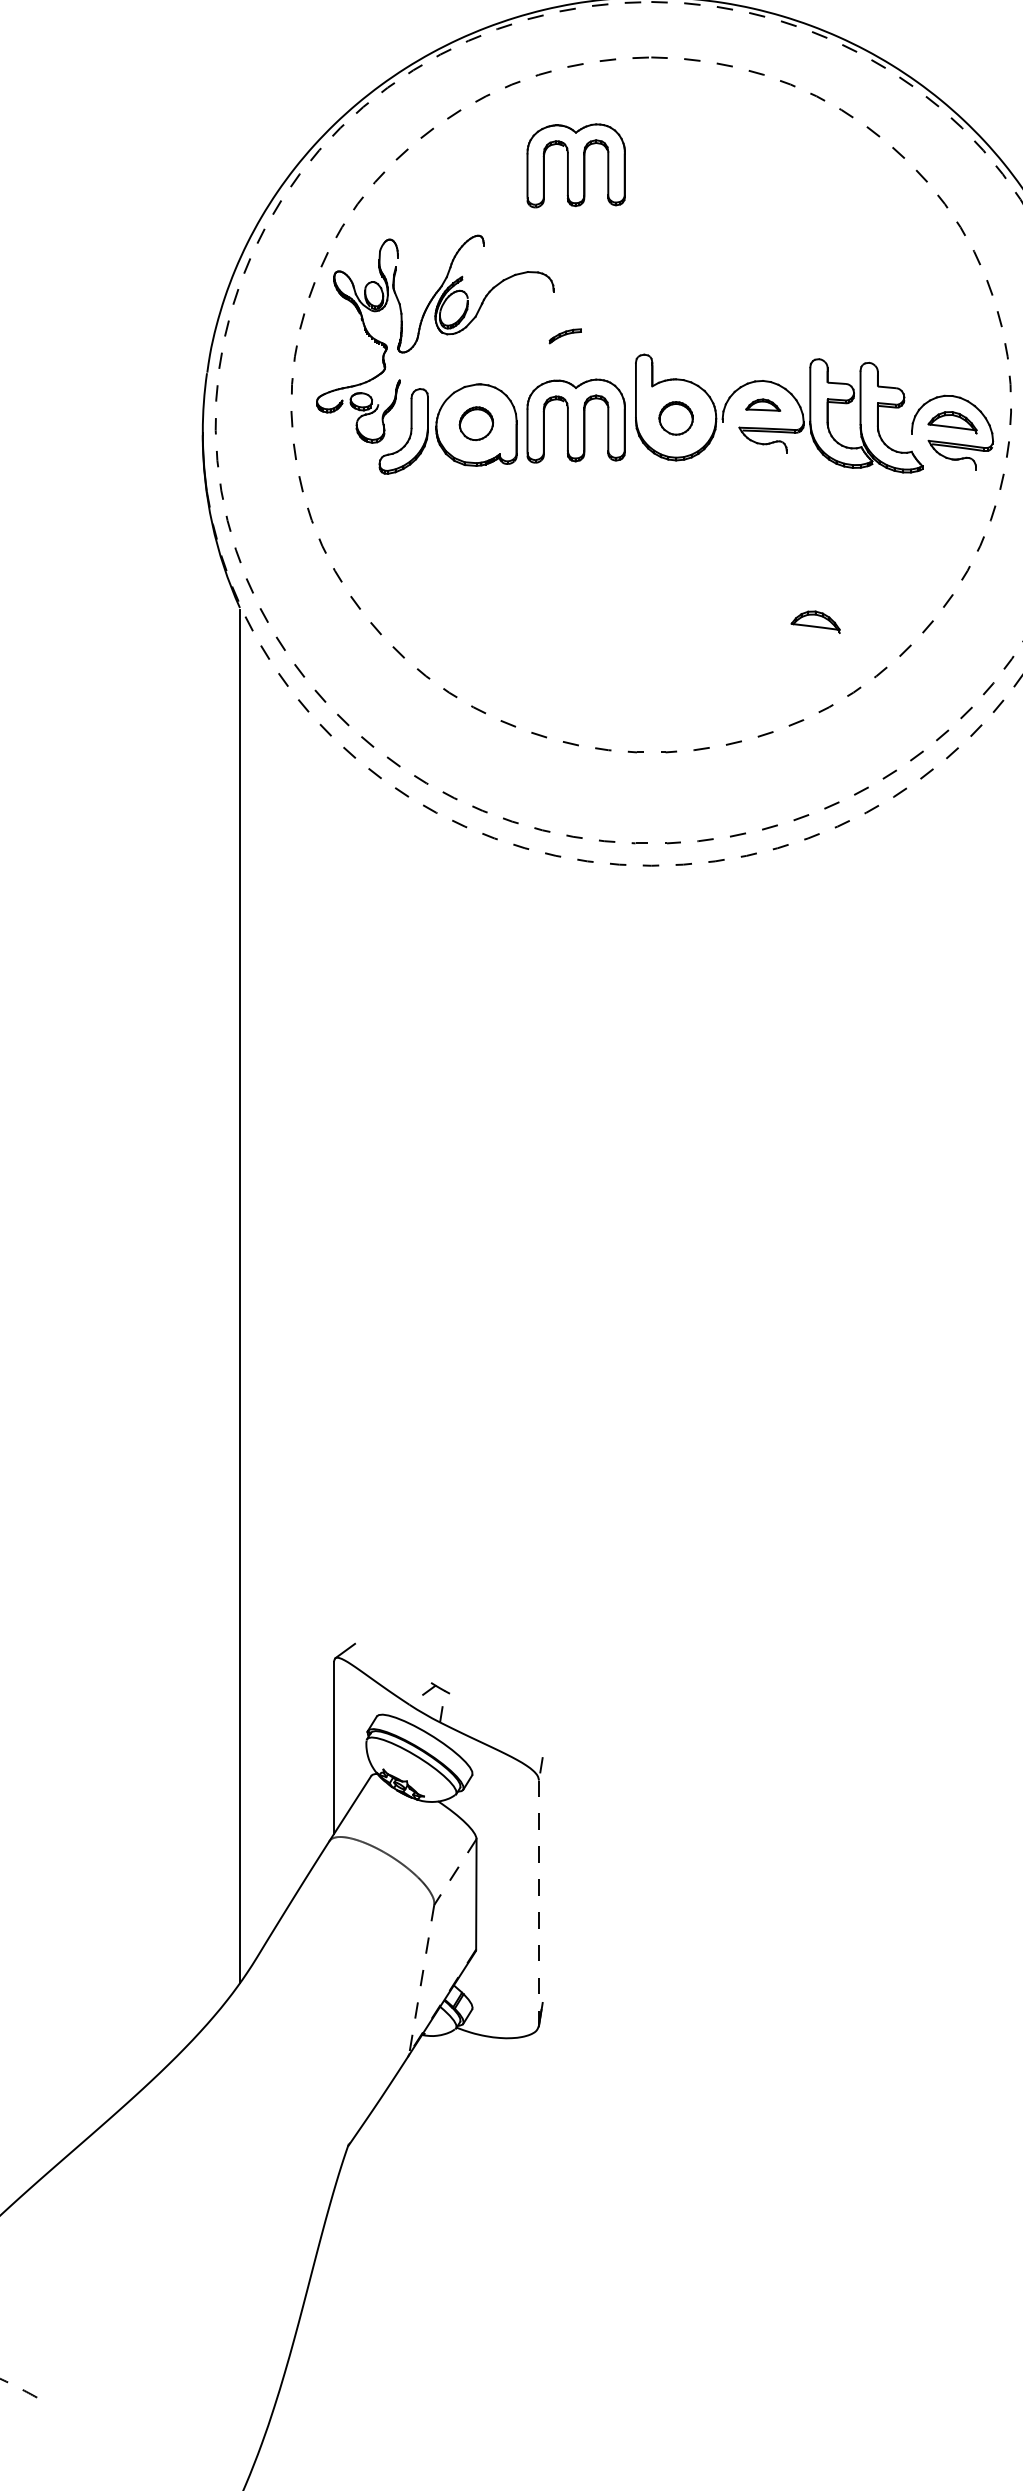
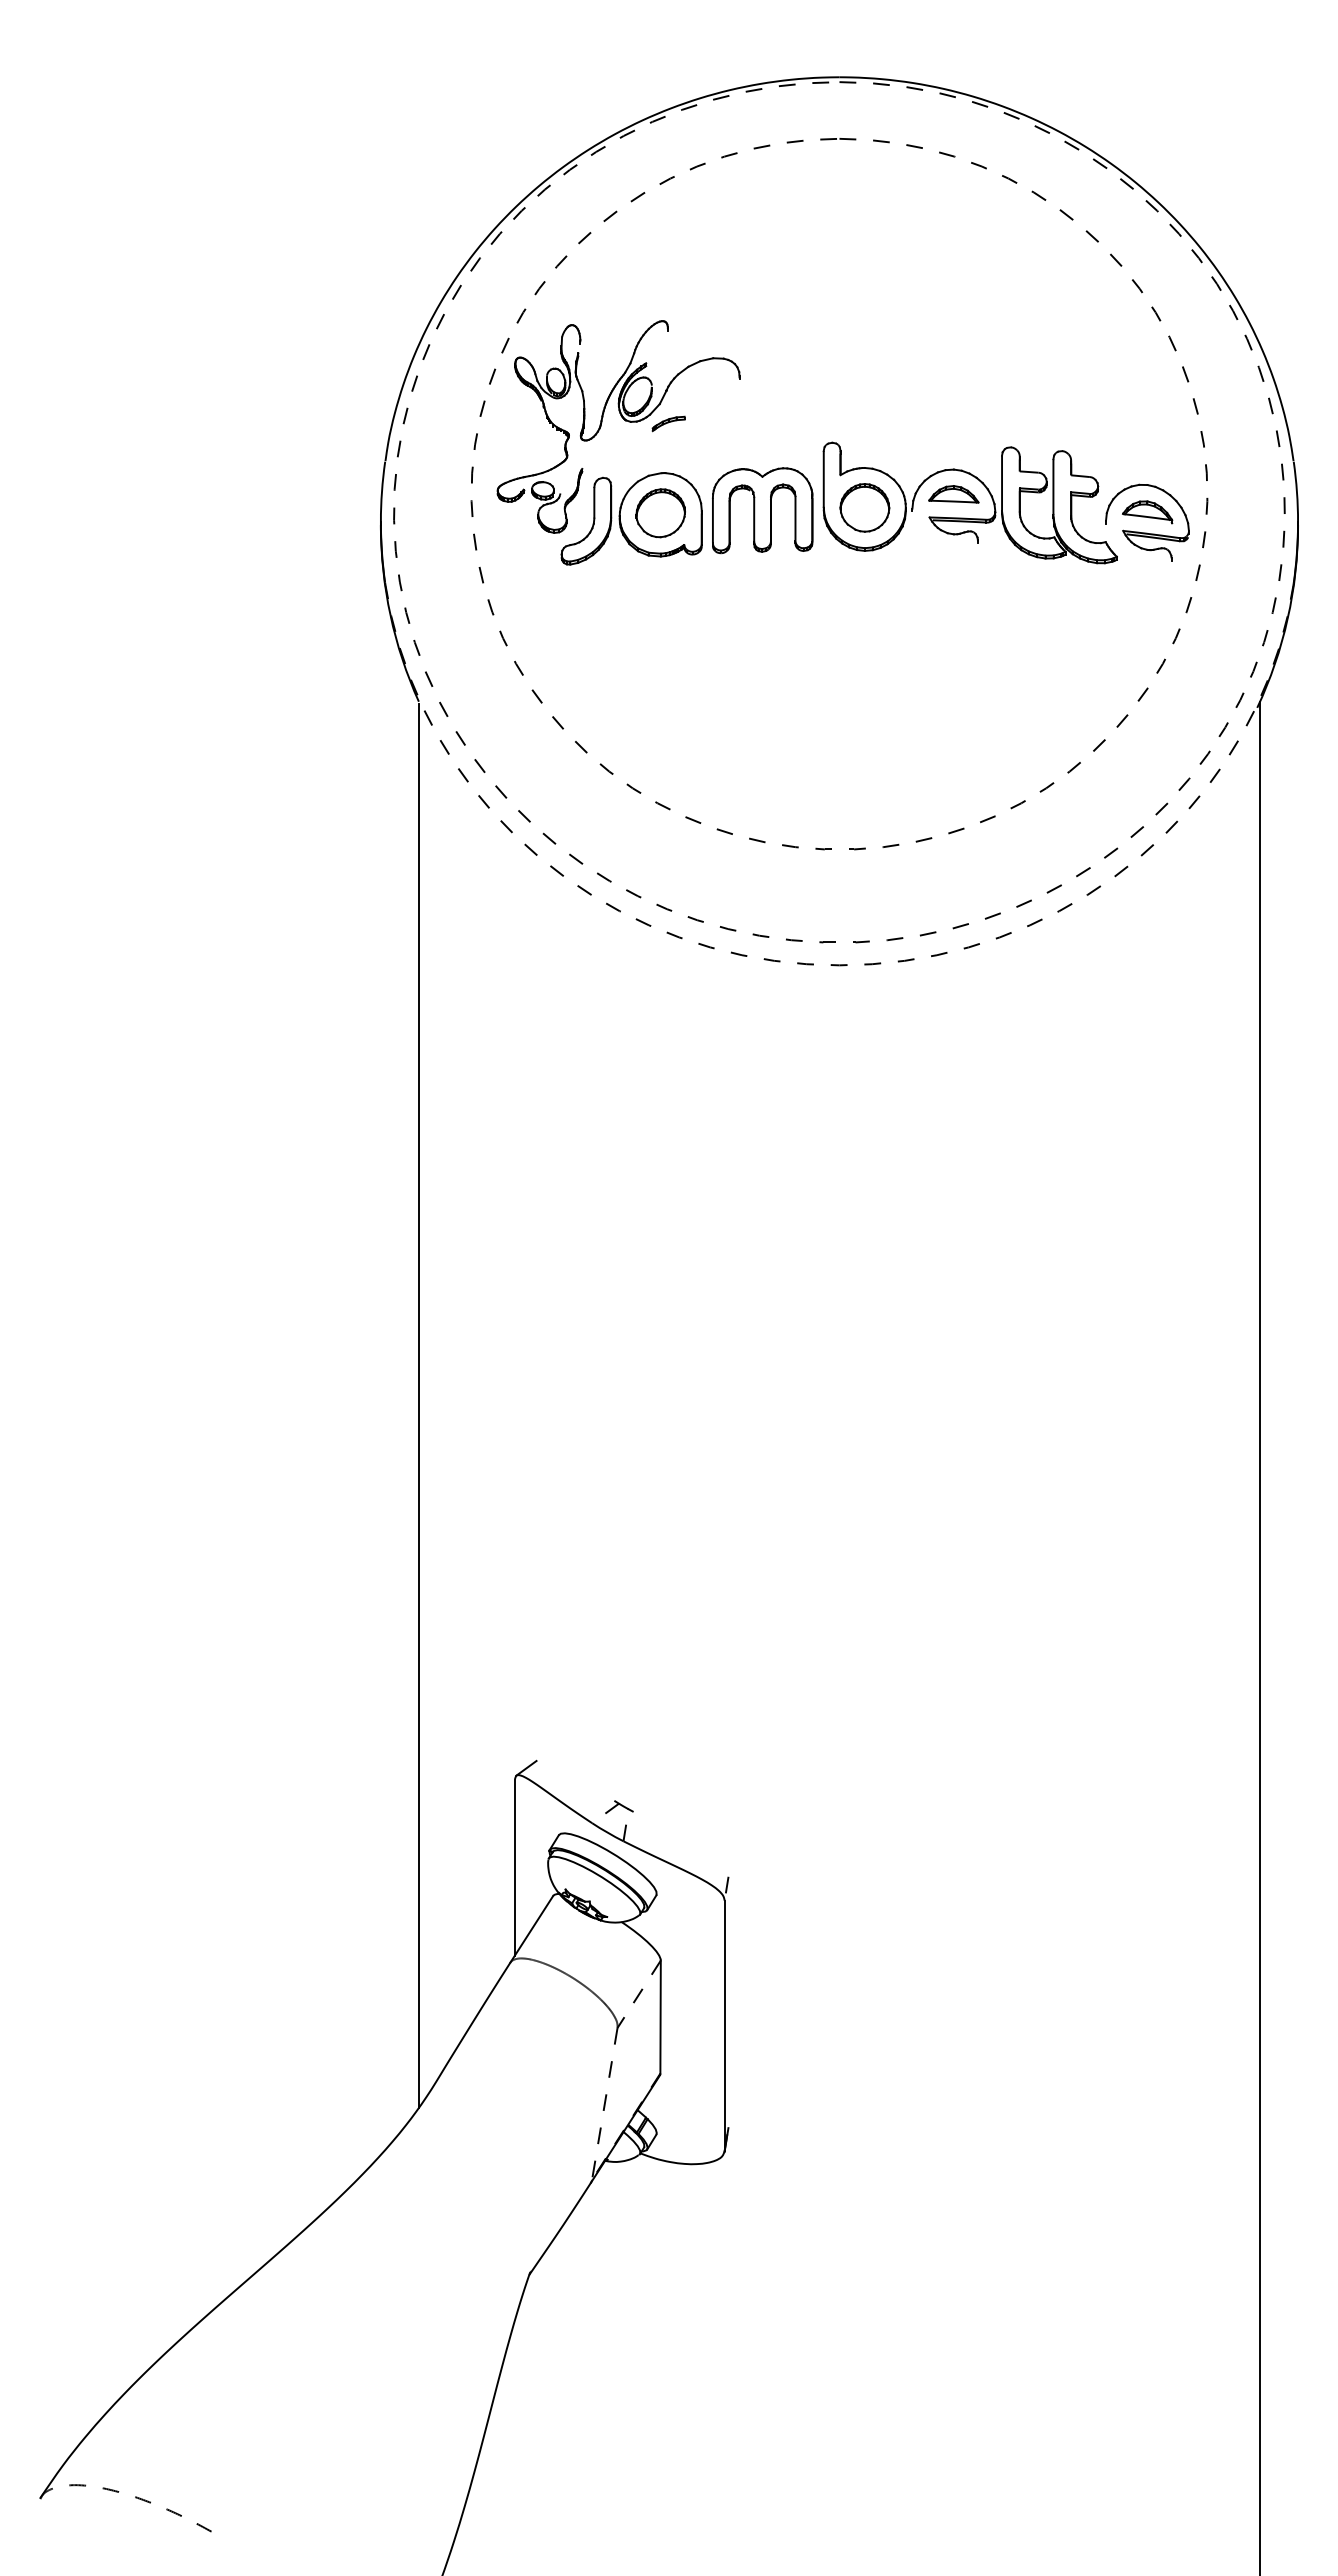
part: (576, 165) -> (762, 249), removed
part: (565, 335) -> (668, 423), moved
part: (762, 405) -> (953, 494), size x1.43
part: (675, 418) -> (864, 507), size x1.43
part: (476, 423) -> (660, 513), size x1.43
part: (815, 622) -> (1007, 716), removed
line: (538, 1903) -> (724, 2026), dashed -> solid

